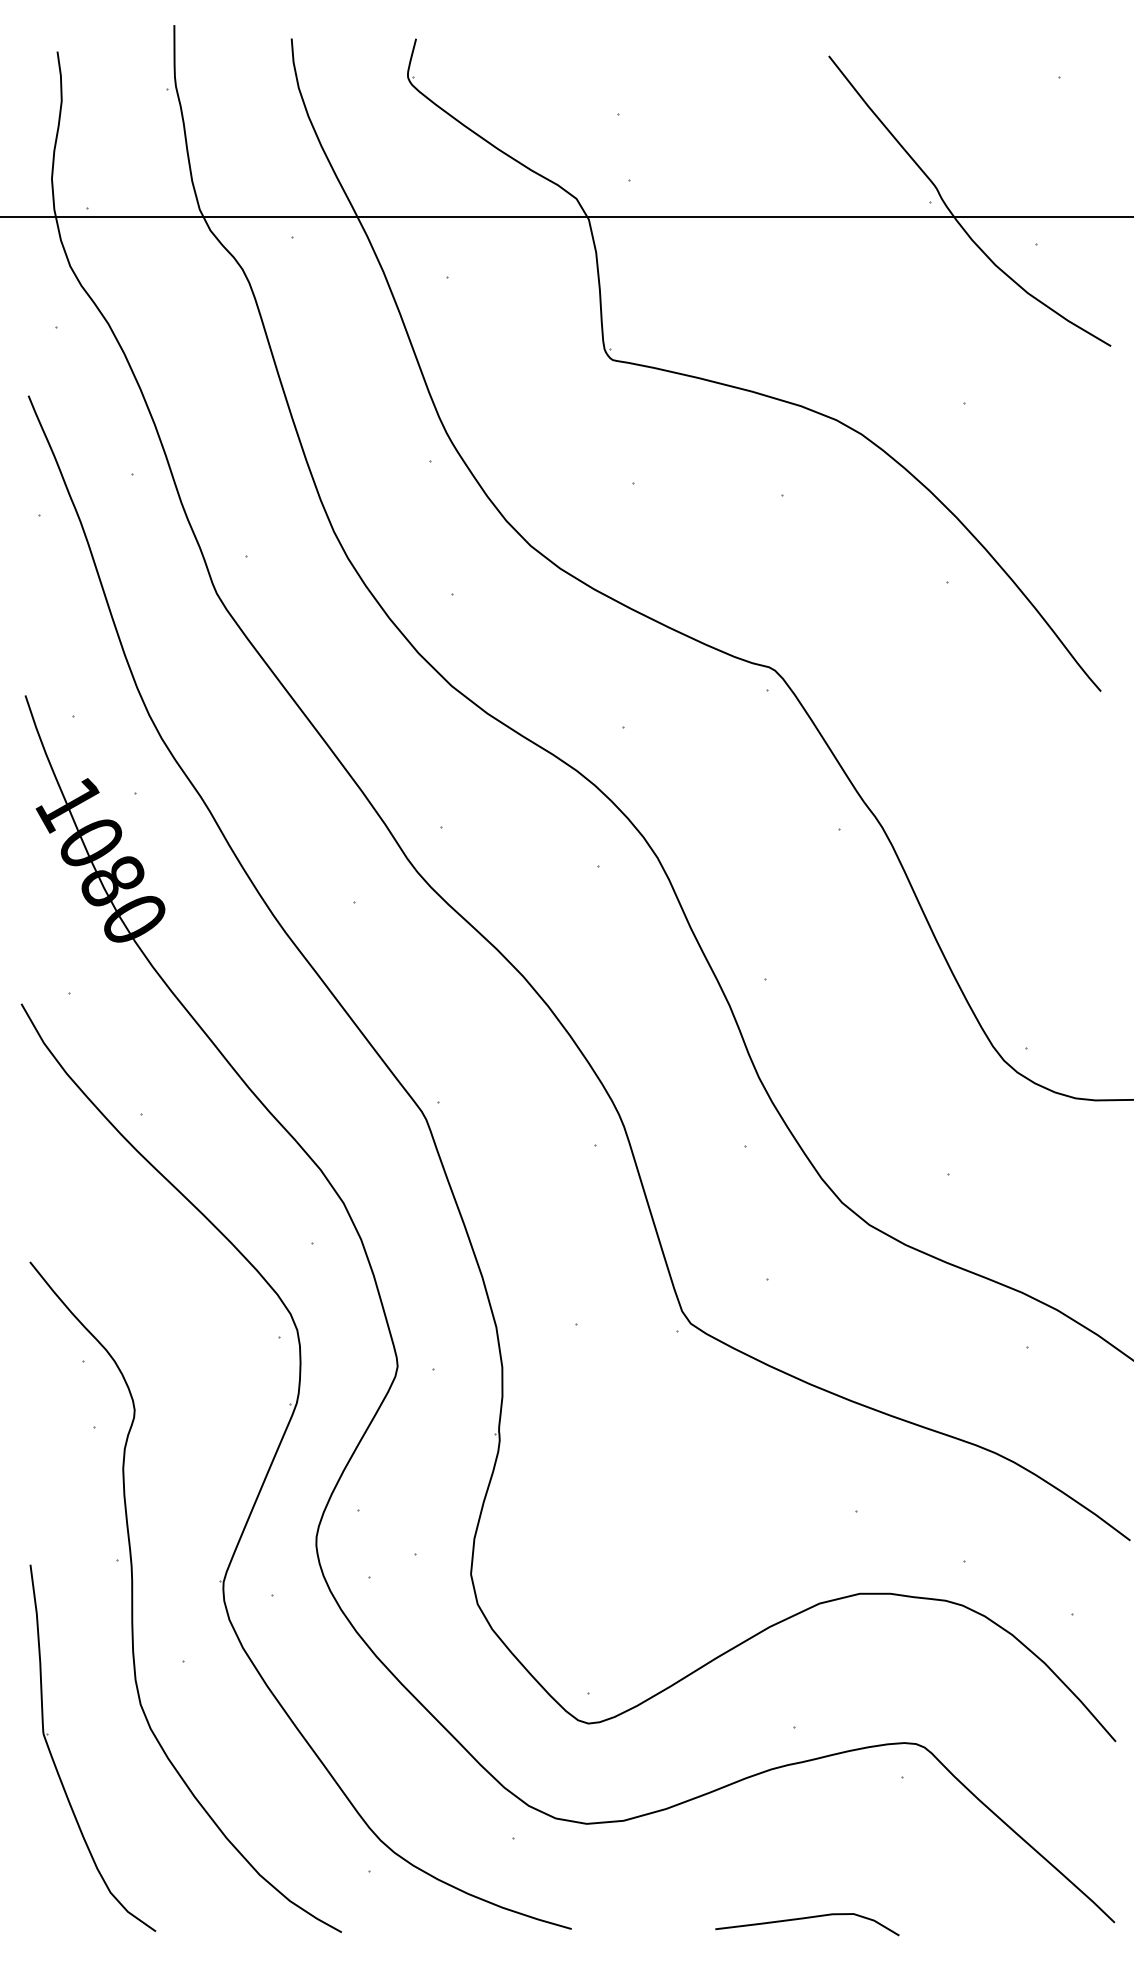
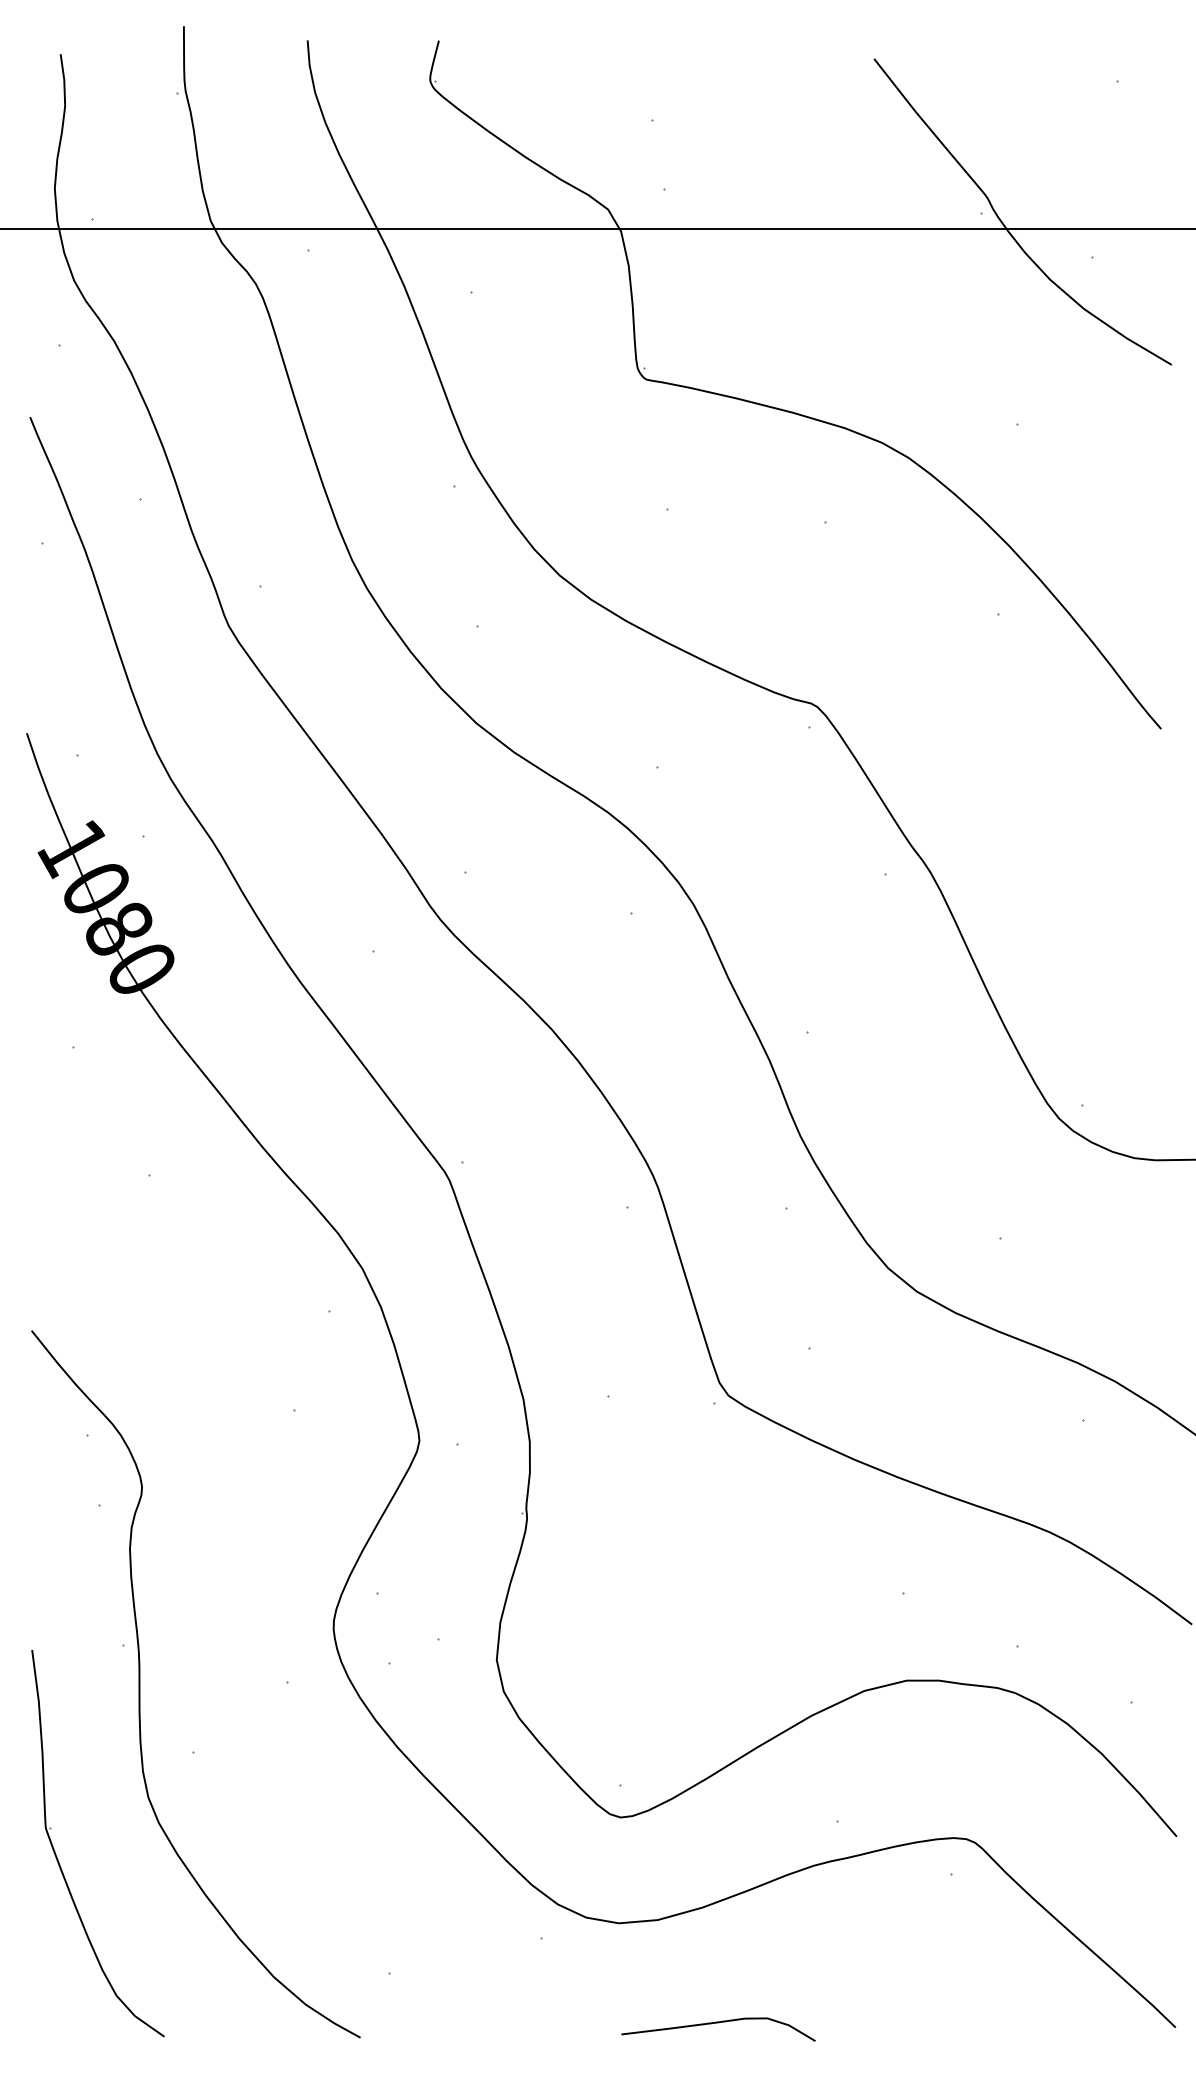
part: (275, 1458) -> (290, 1537), removed
curve: (807, 1918) -> (718, 2023), moved

